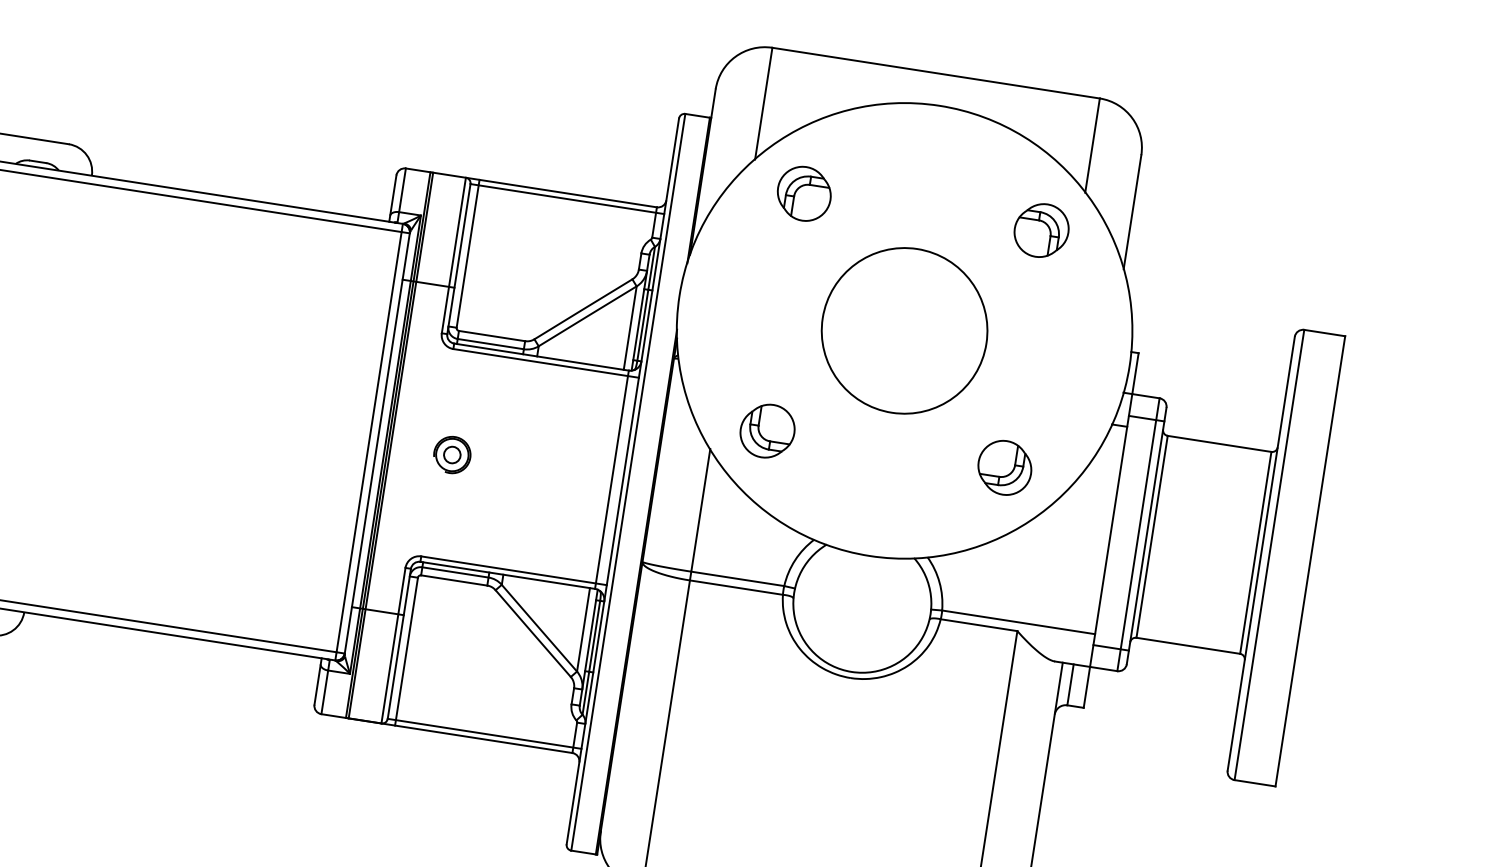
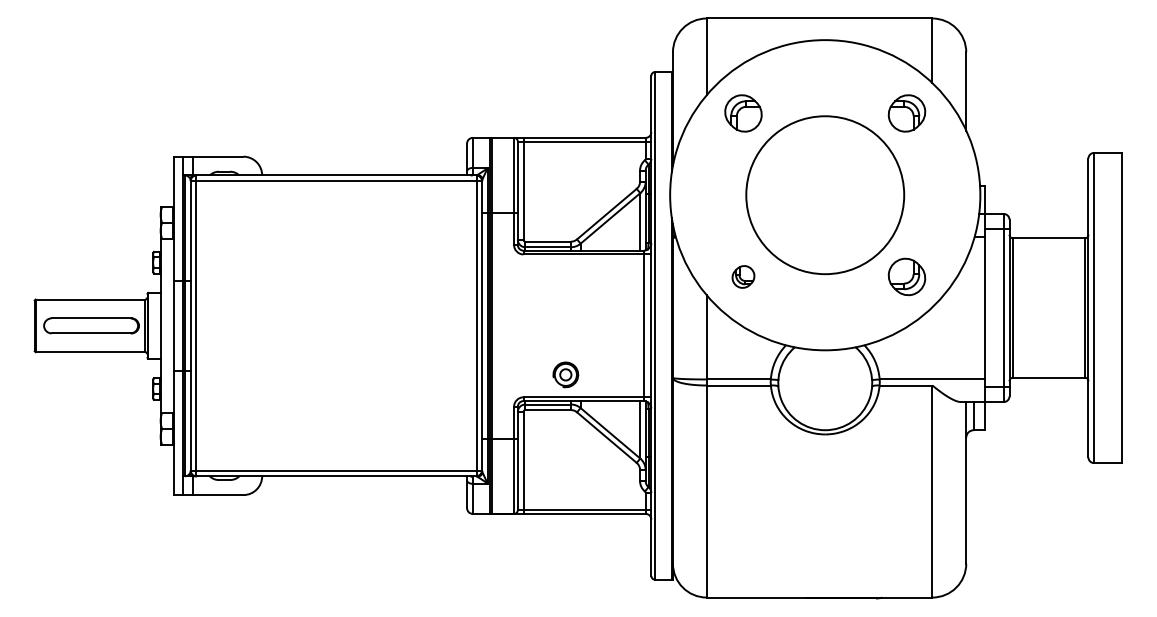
circle: (903, 329) -> (824, 194), size x1.4
part: (767, 430) -> (743, 276), size x0.6
part: (451, 454) -> (565, 374), moved

